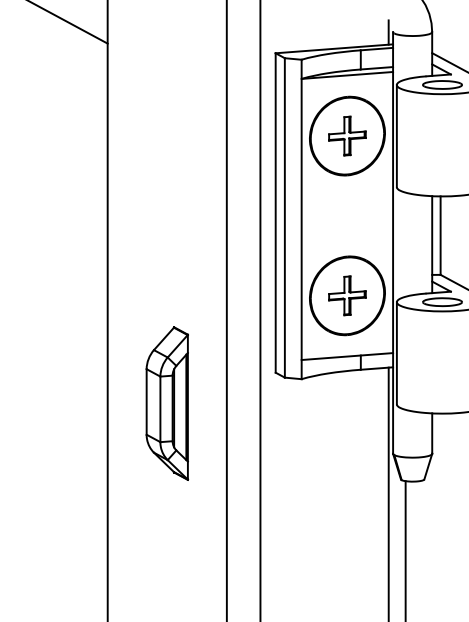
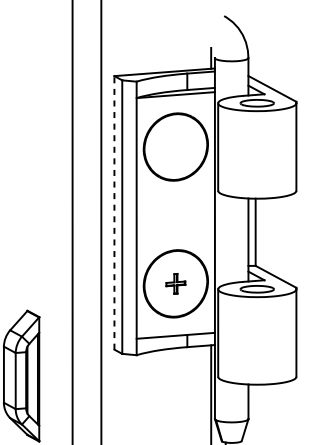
part: (347, 135) -> (175, 146), removed
line: (275, 212) -> (114, 212), solid -> dashed
part: (347, 295) -> (175, 283), size x0.6

